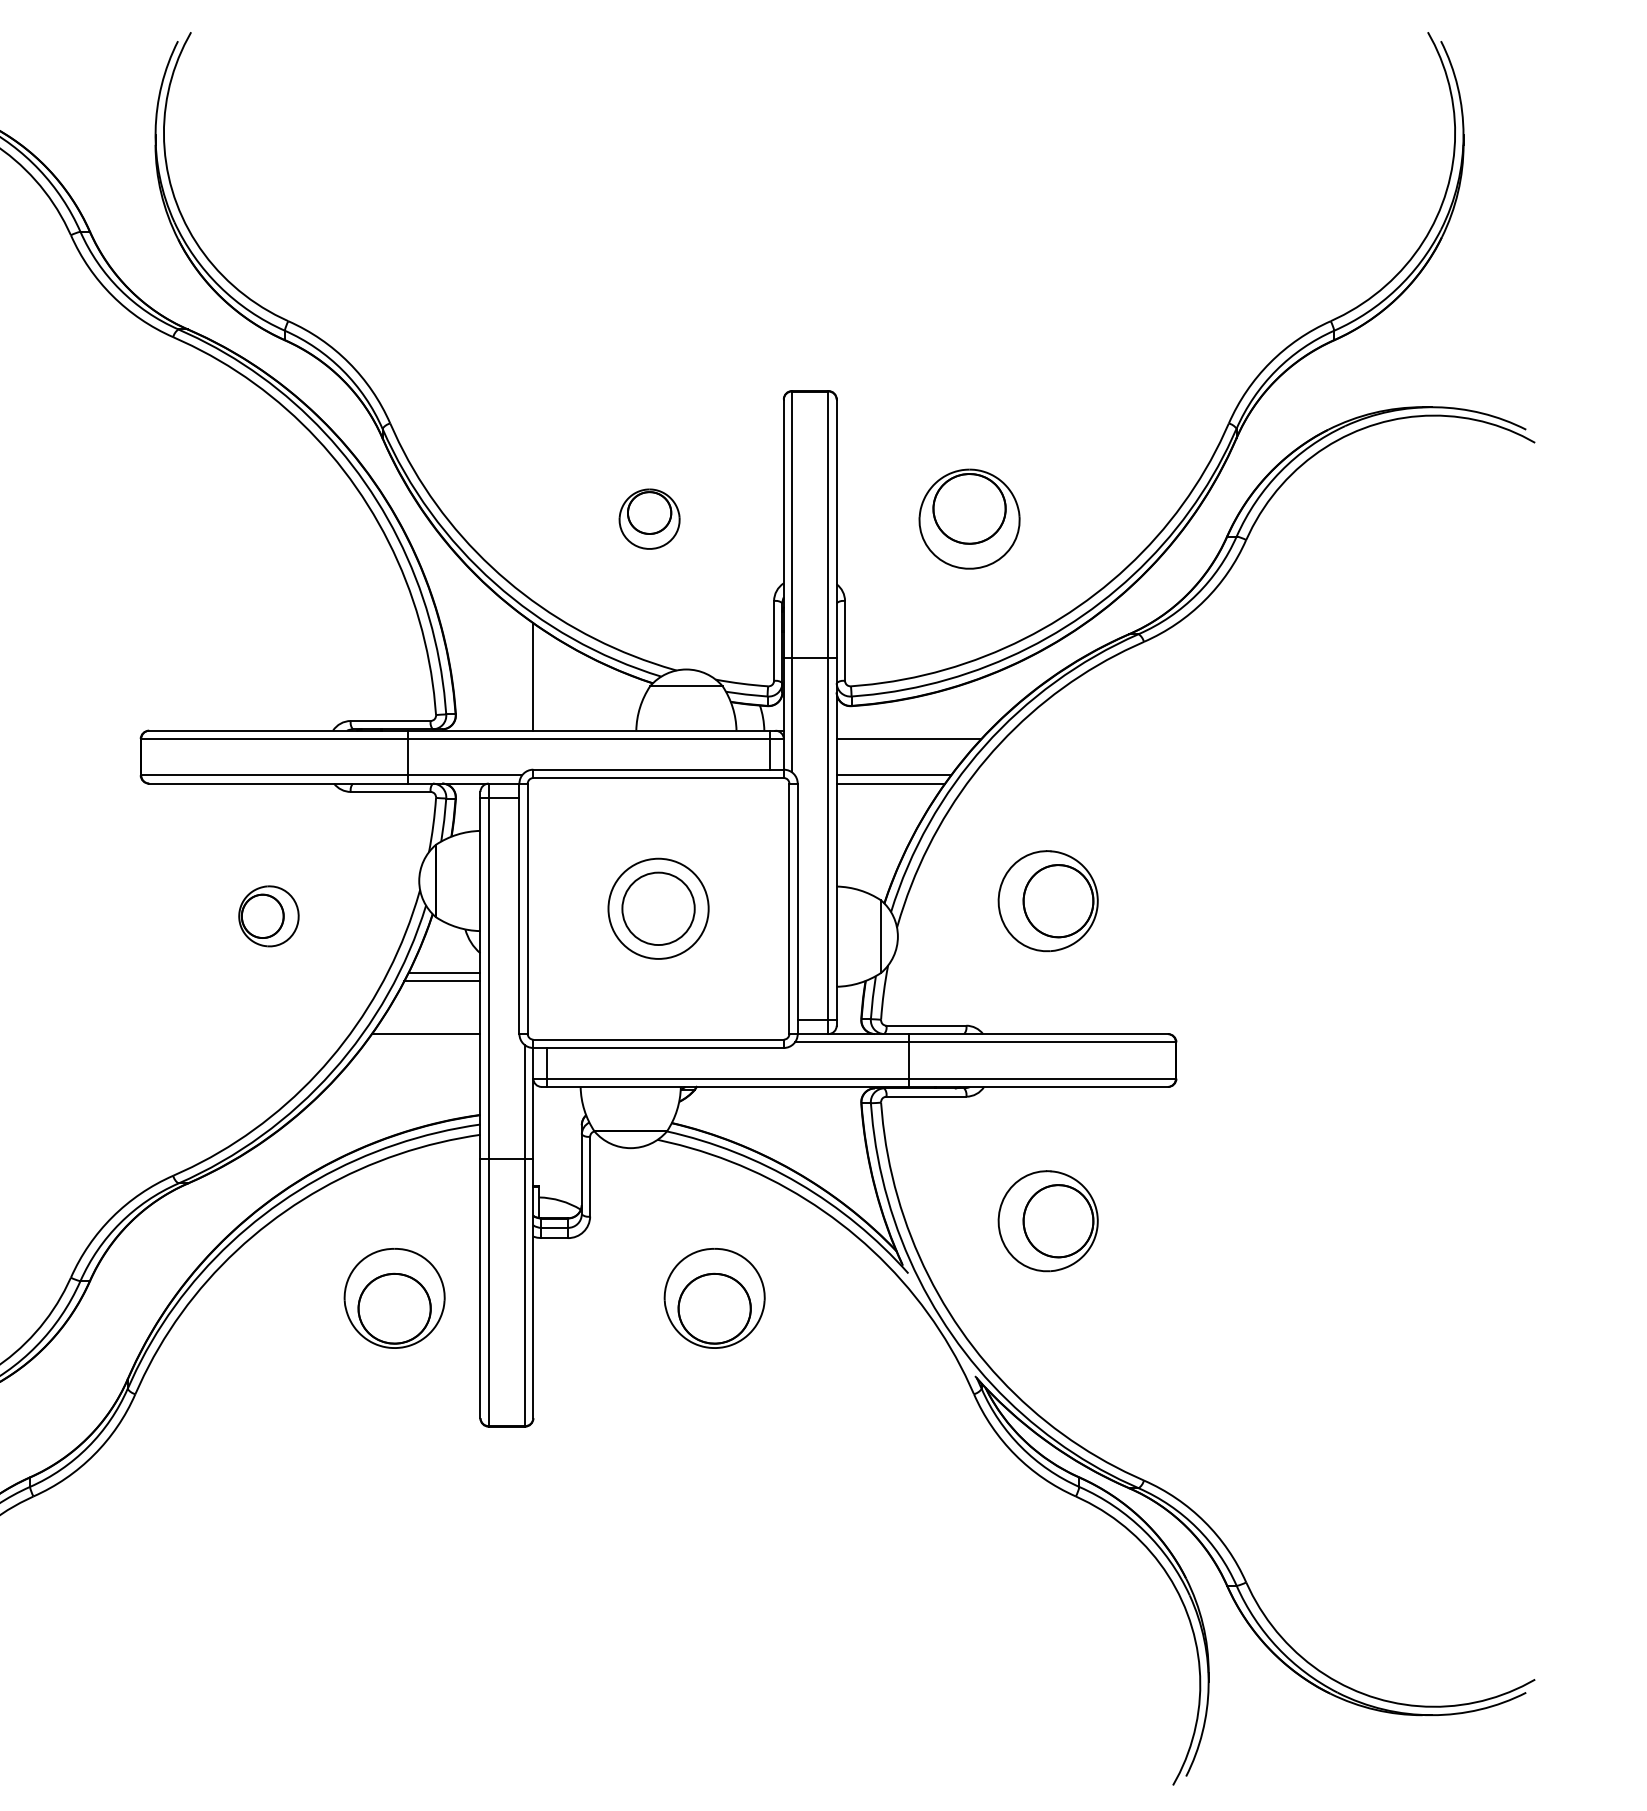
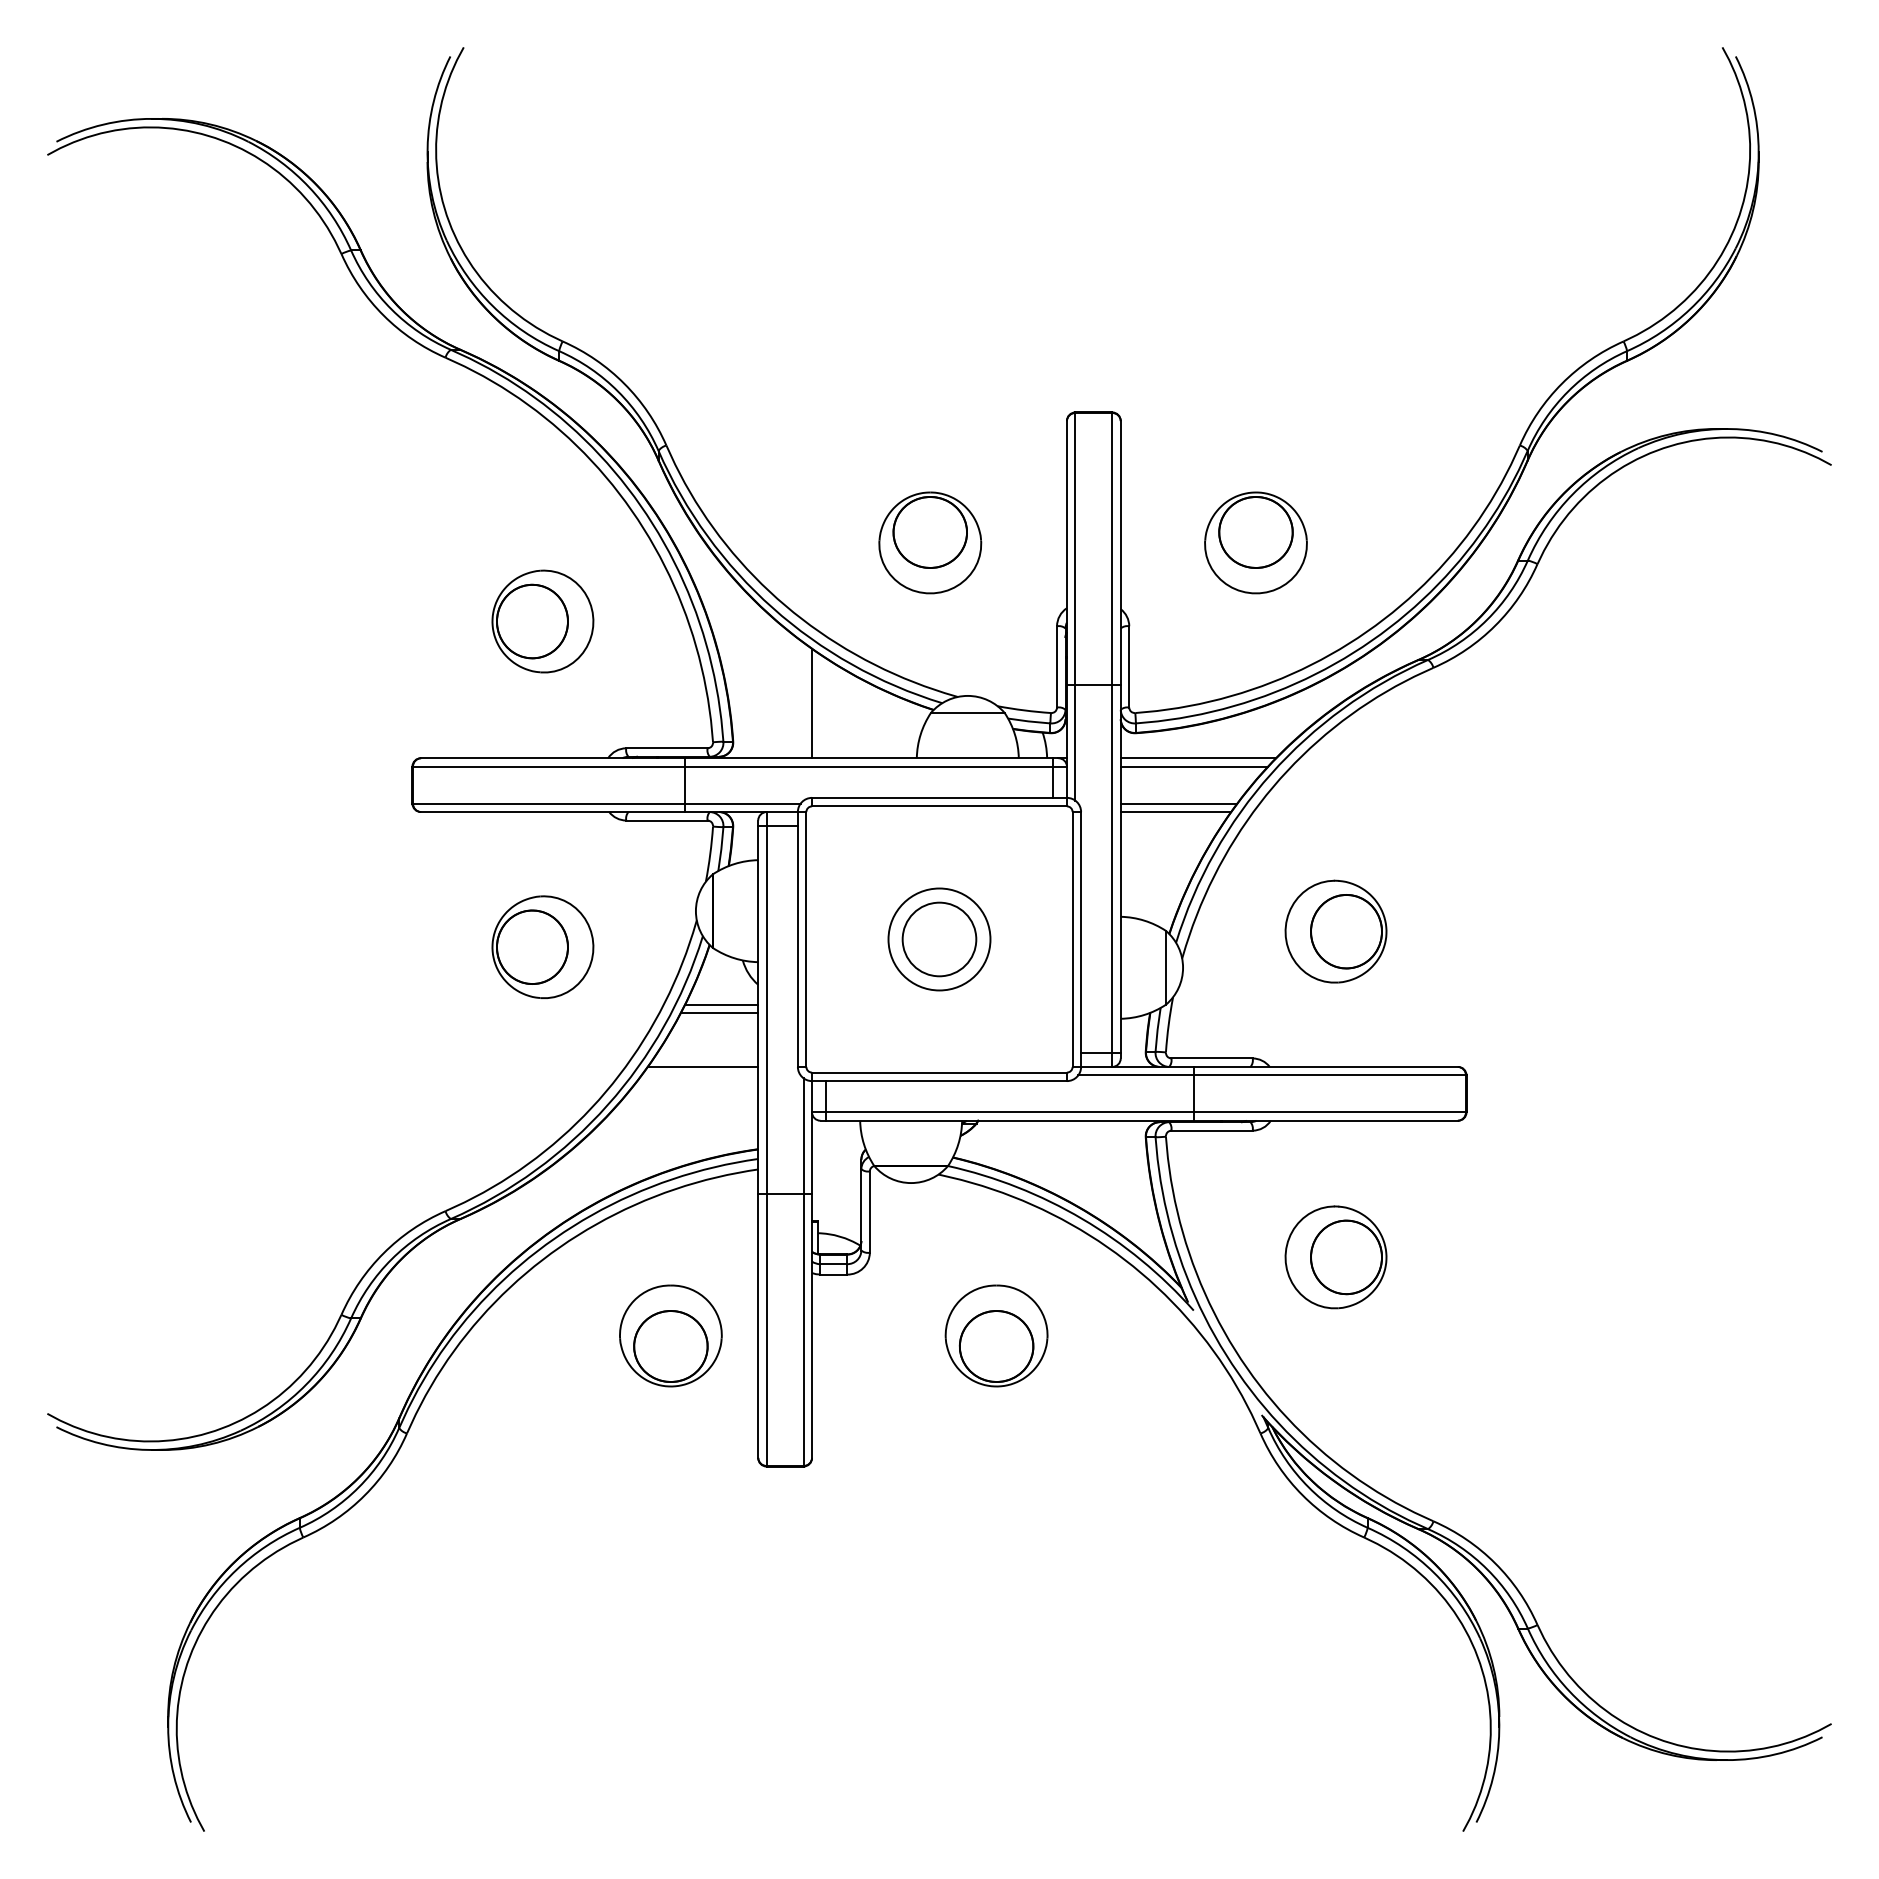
part: (649, 518) -> (930, 542), size x1.67
part: (268, 596) -> (542, 621), added
line: (913, 731) -> (1198, 758), added
part: (268, 915) -> (542, 946), size x1.67

